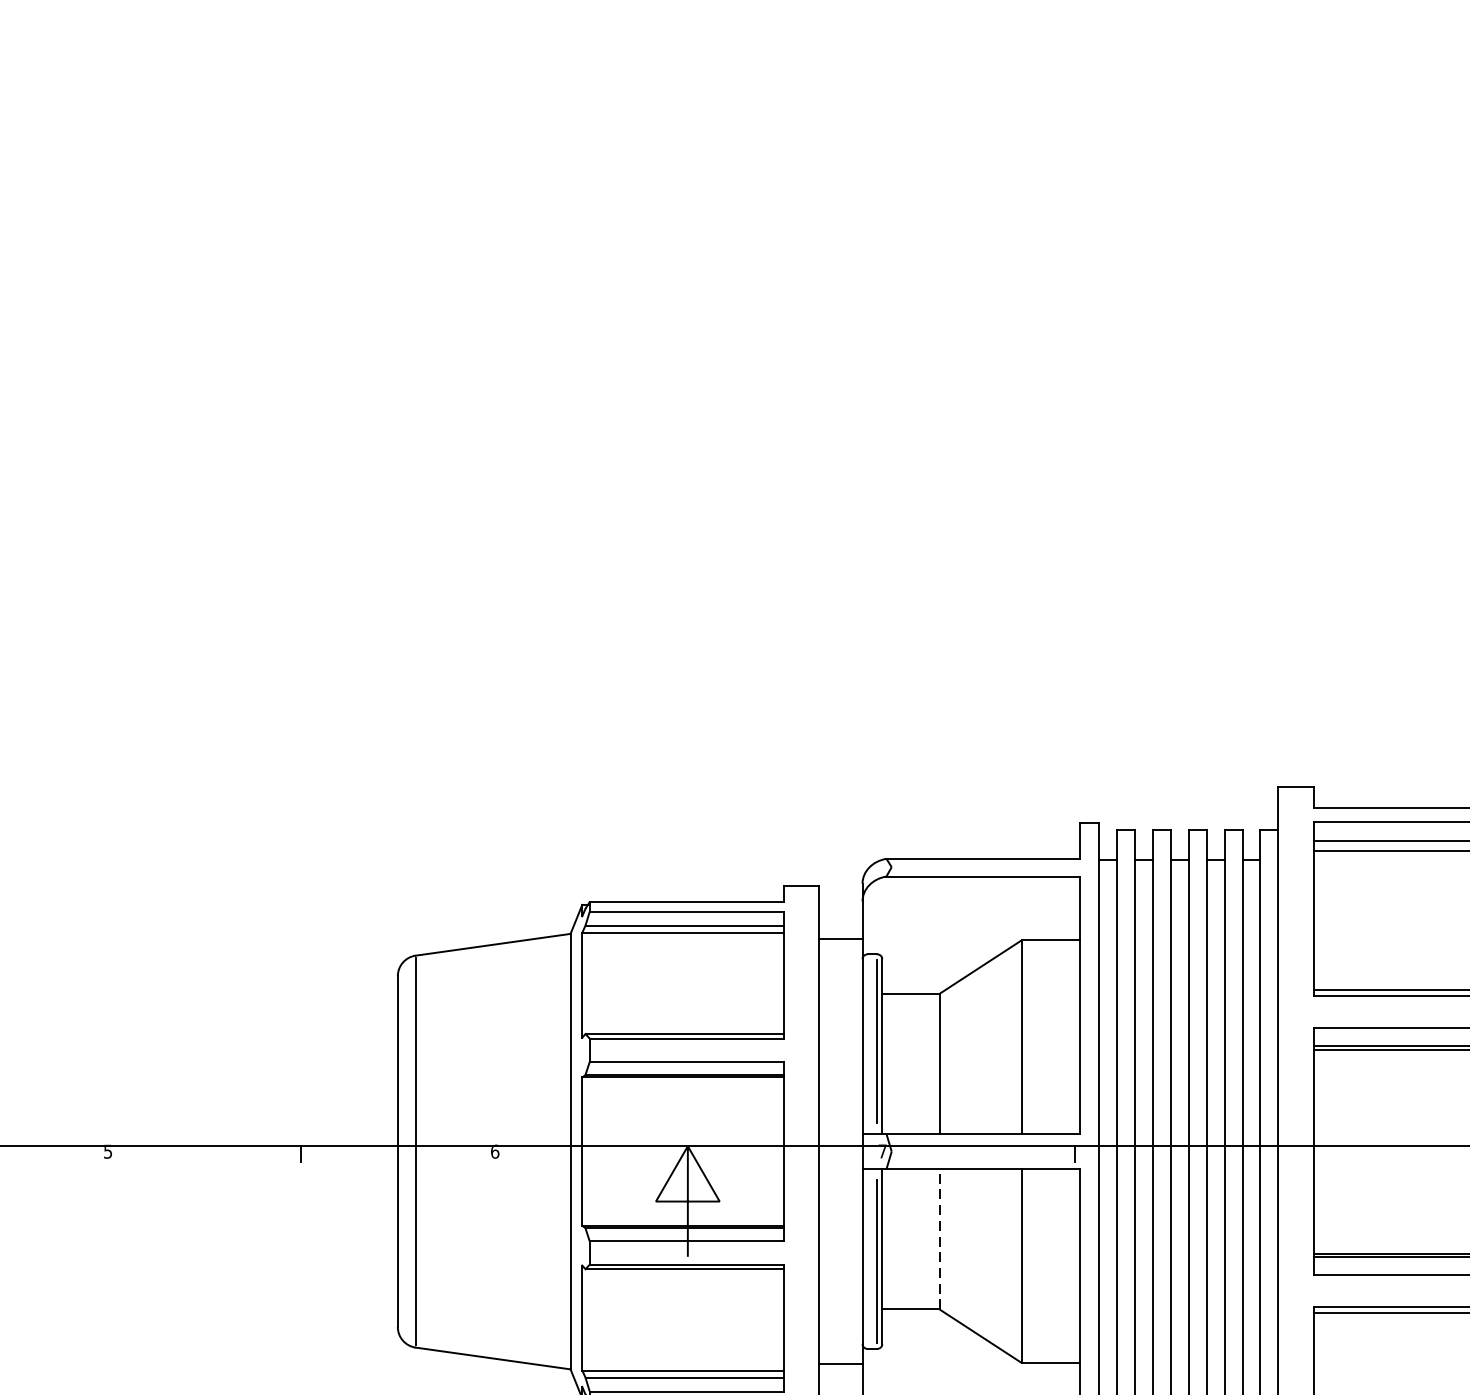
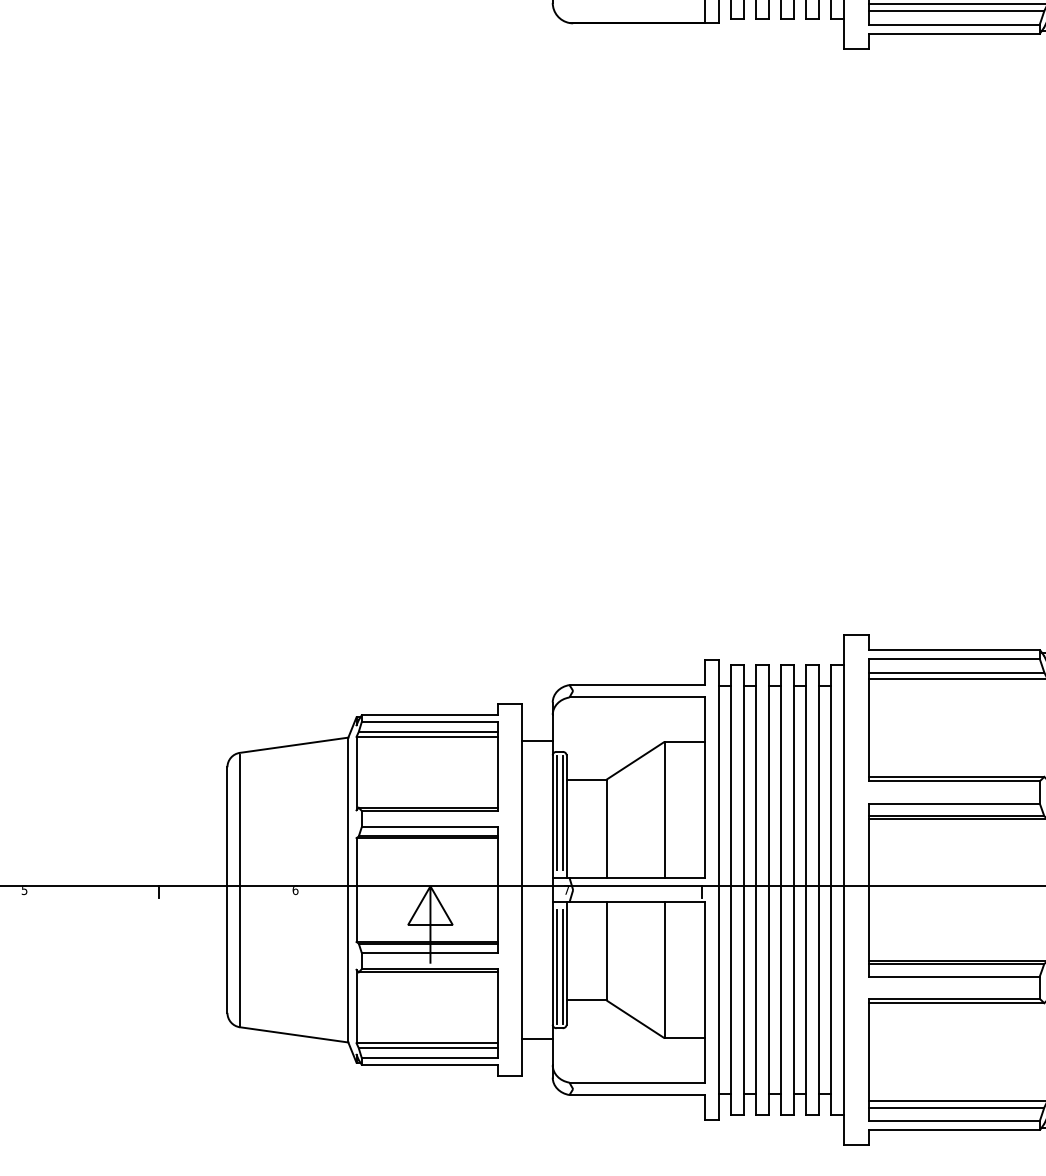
line: (867, 1042) -> (556, 813), added
line: (939, 1237) -> (606, 950), dashed -> solid
line: (867, 1260) -> (556, 966), added

